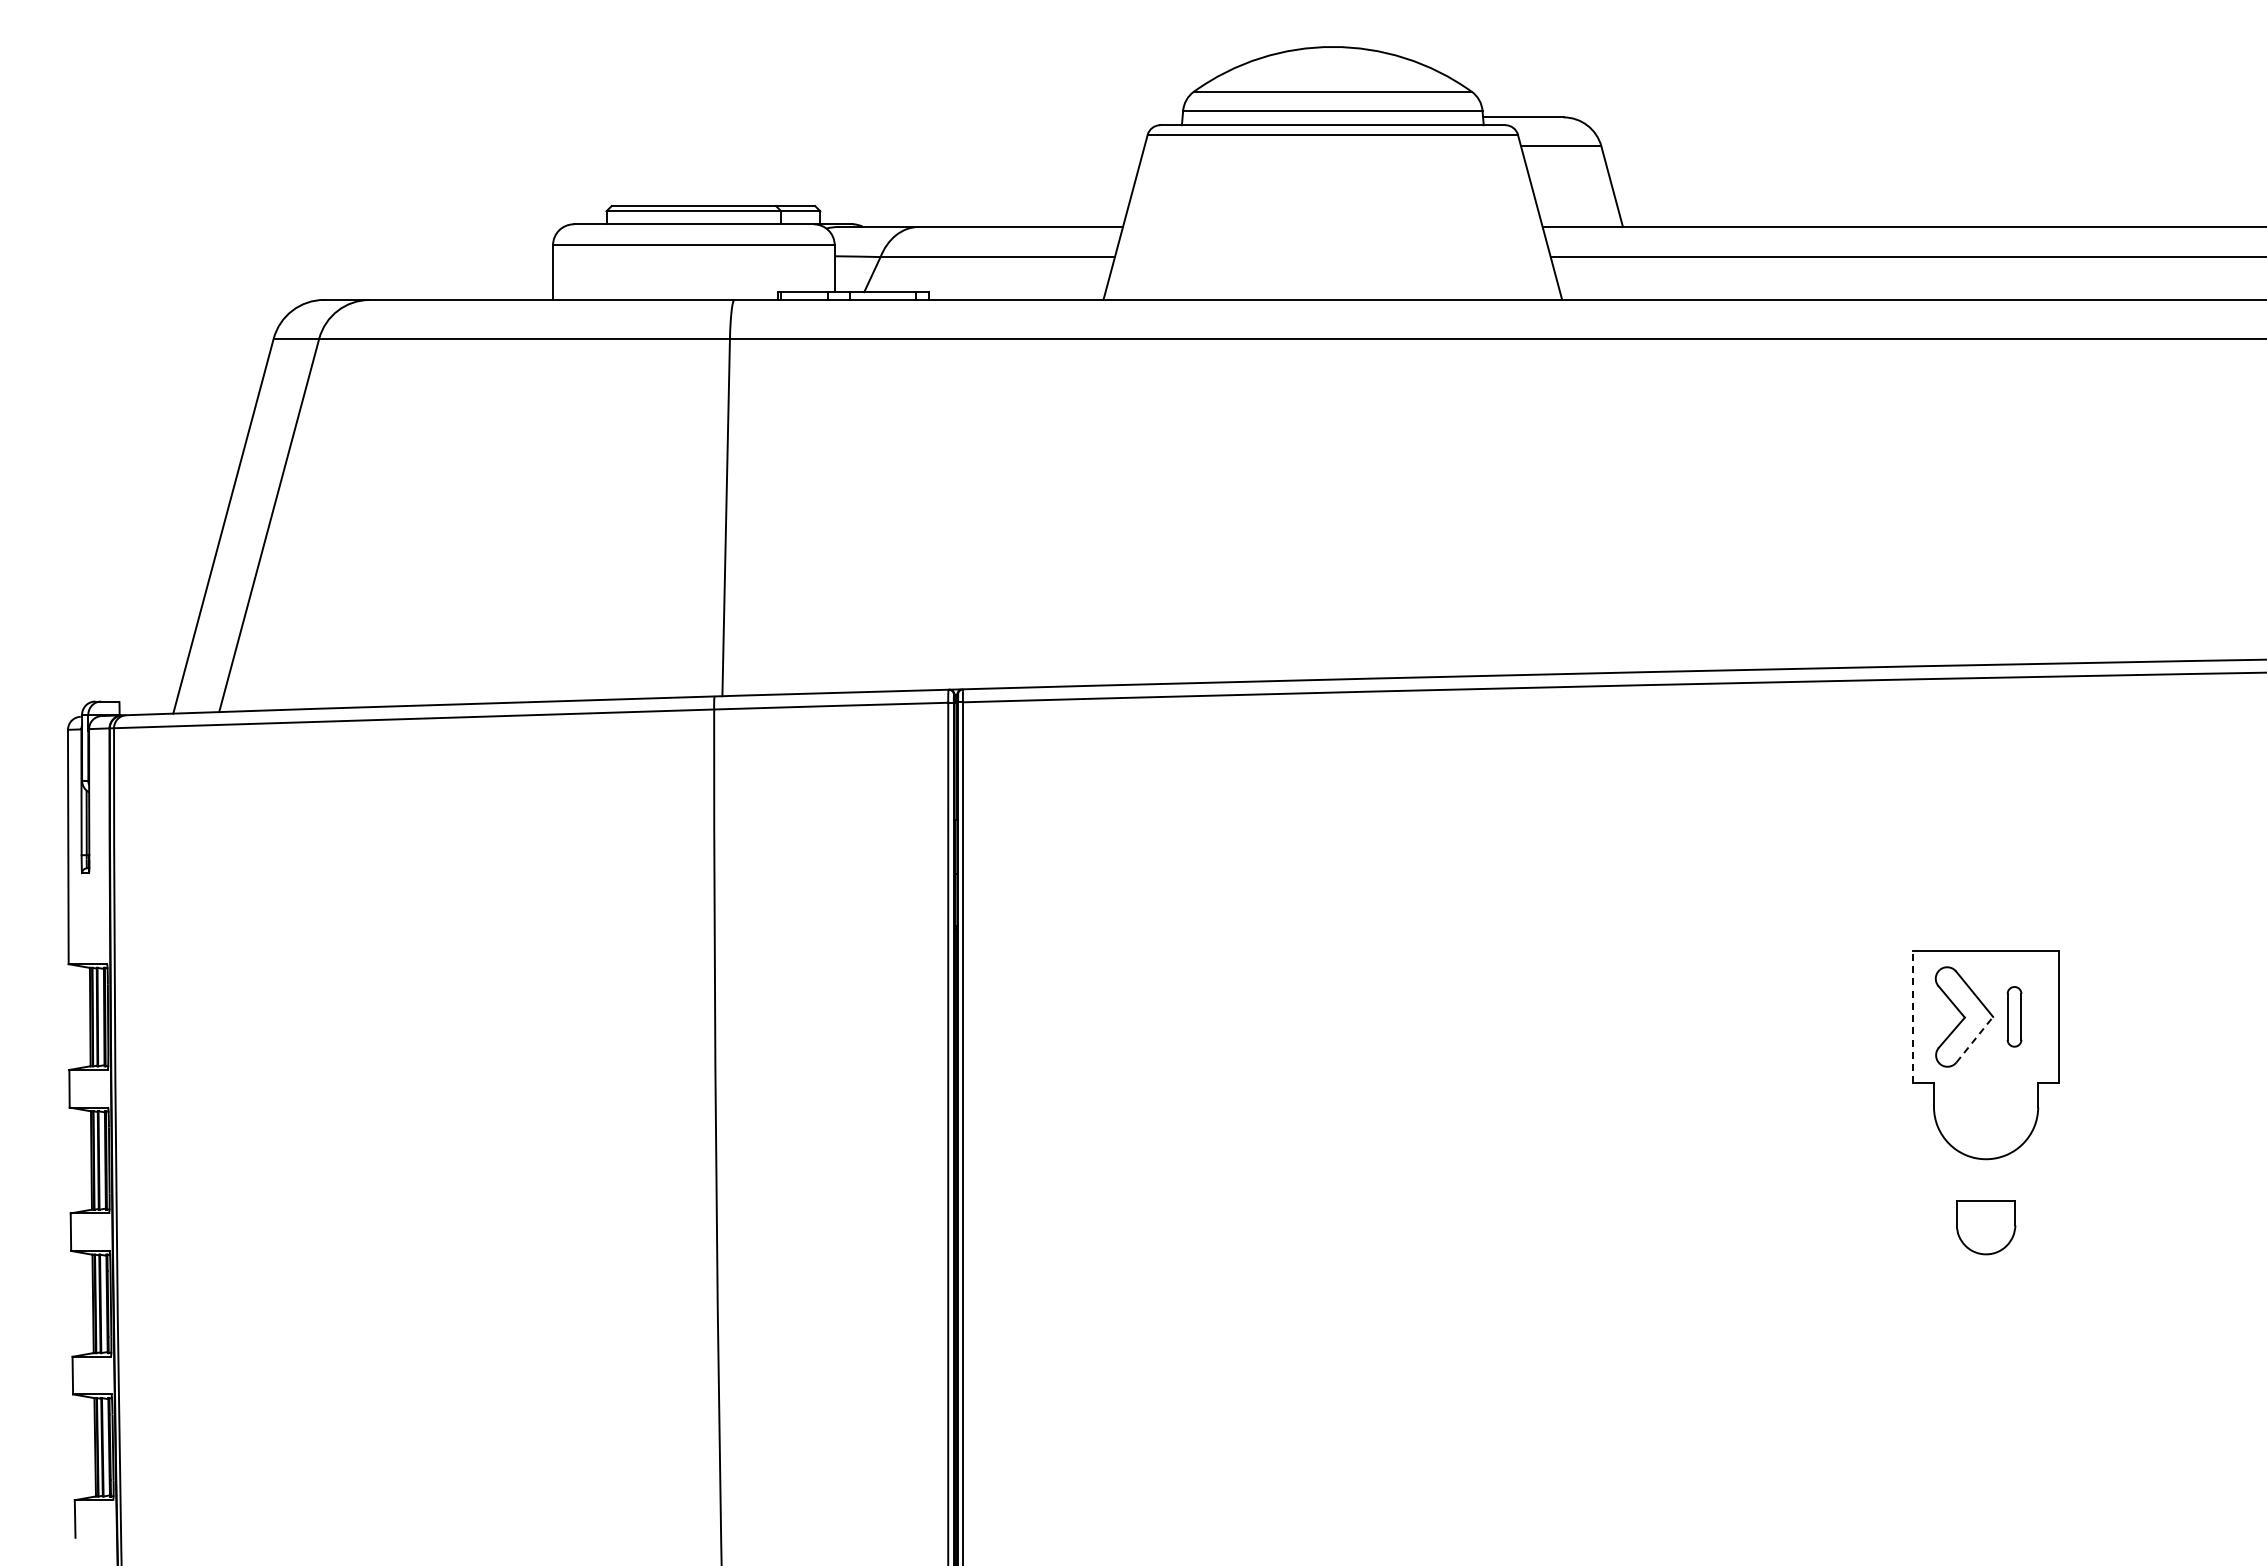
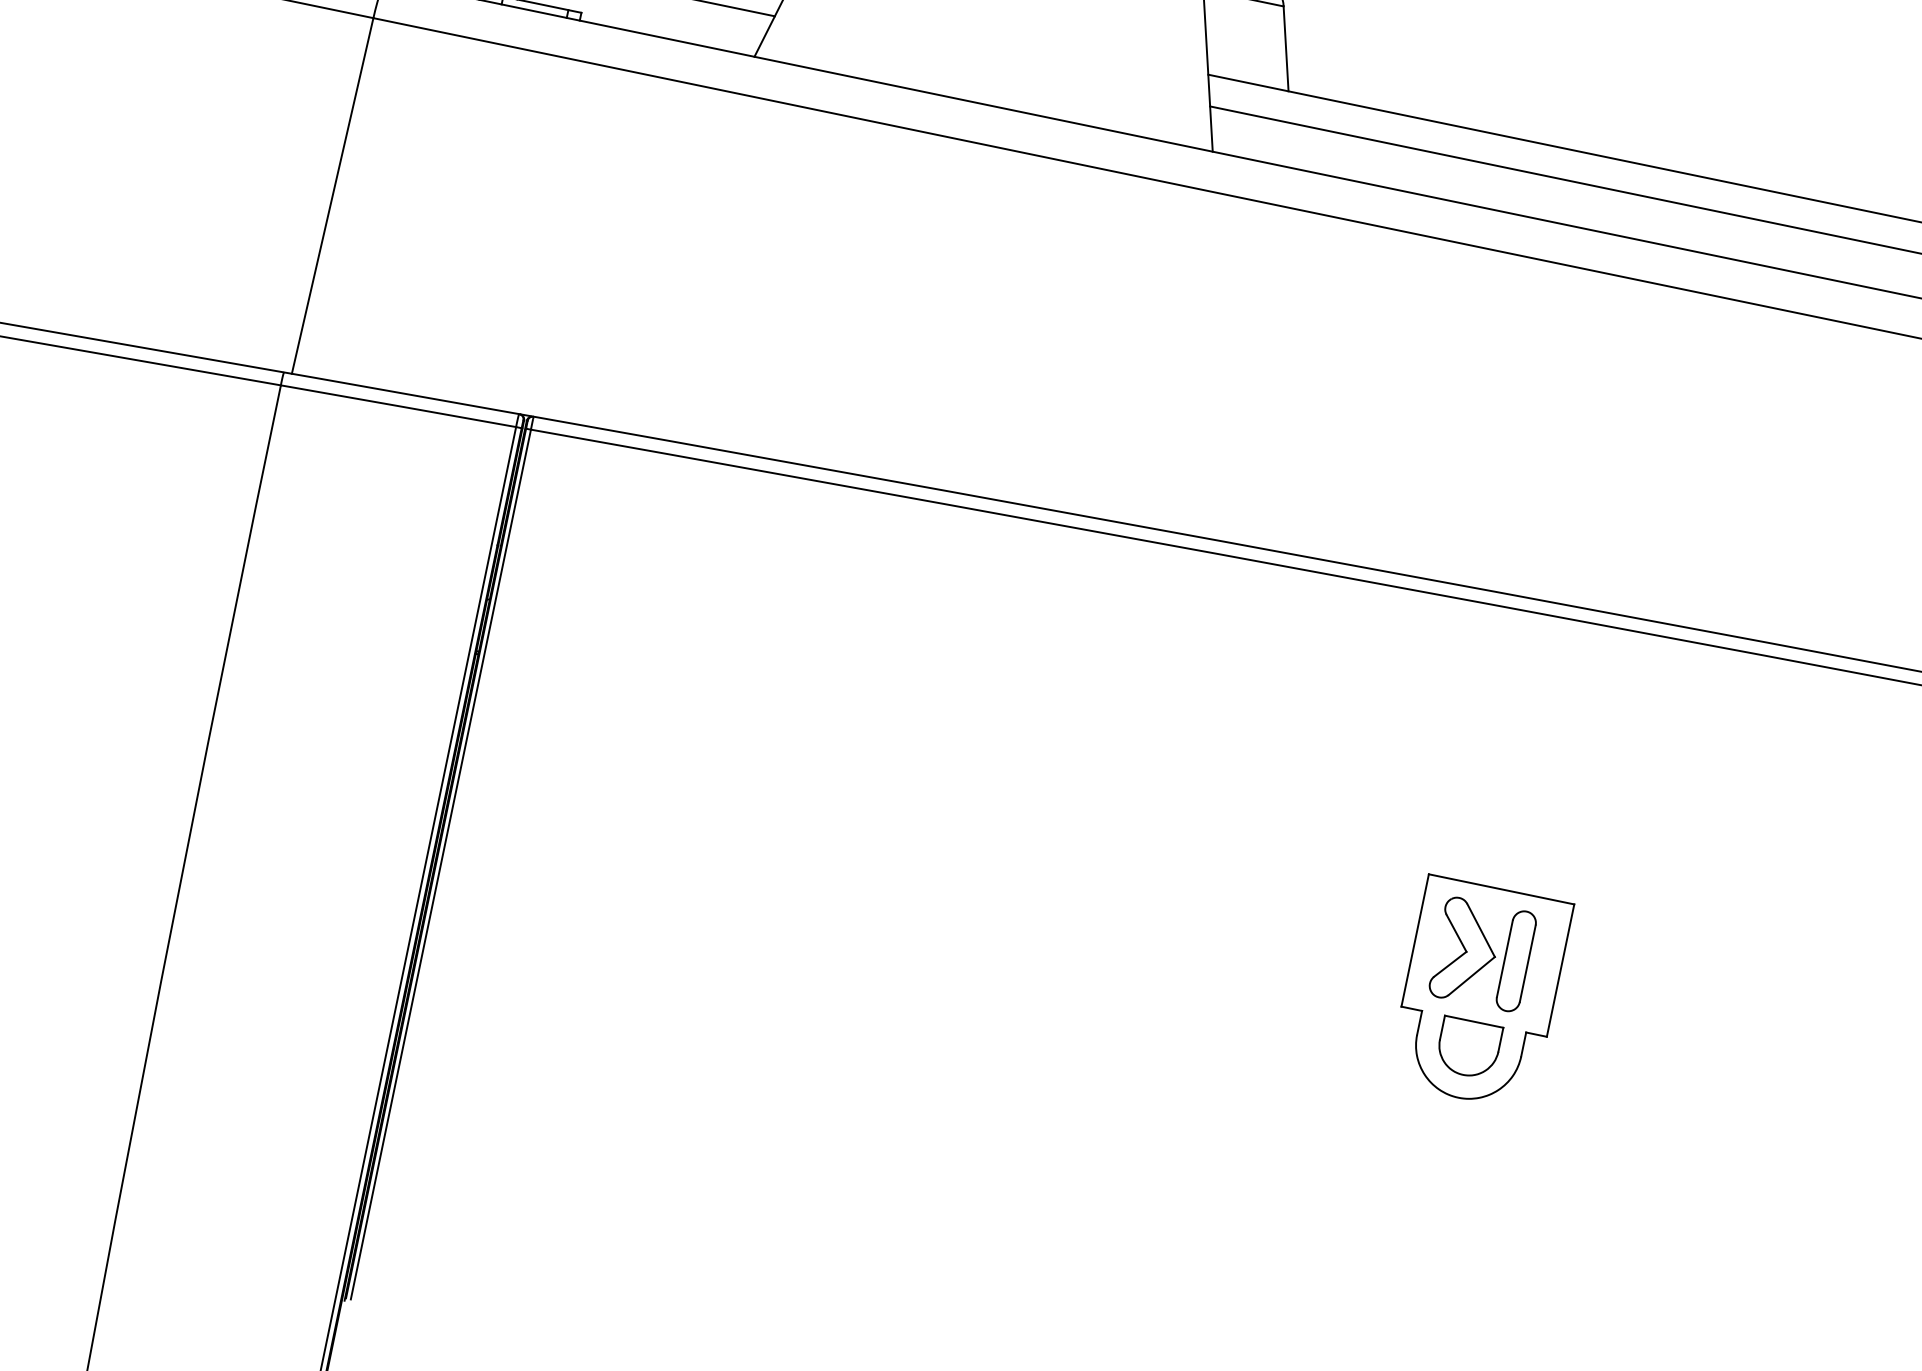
line: (1913, 1016) -> (1415, 940), dashed -> solid
part: (2014, 1016) -> (1516, 961), size x1.67
line: (1975, 1039) -> (1472, 975), dashed -> solid
part: (1986, 1227) -> (1469, 1048), moved

